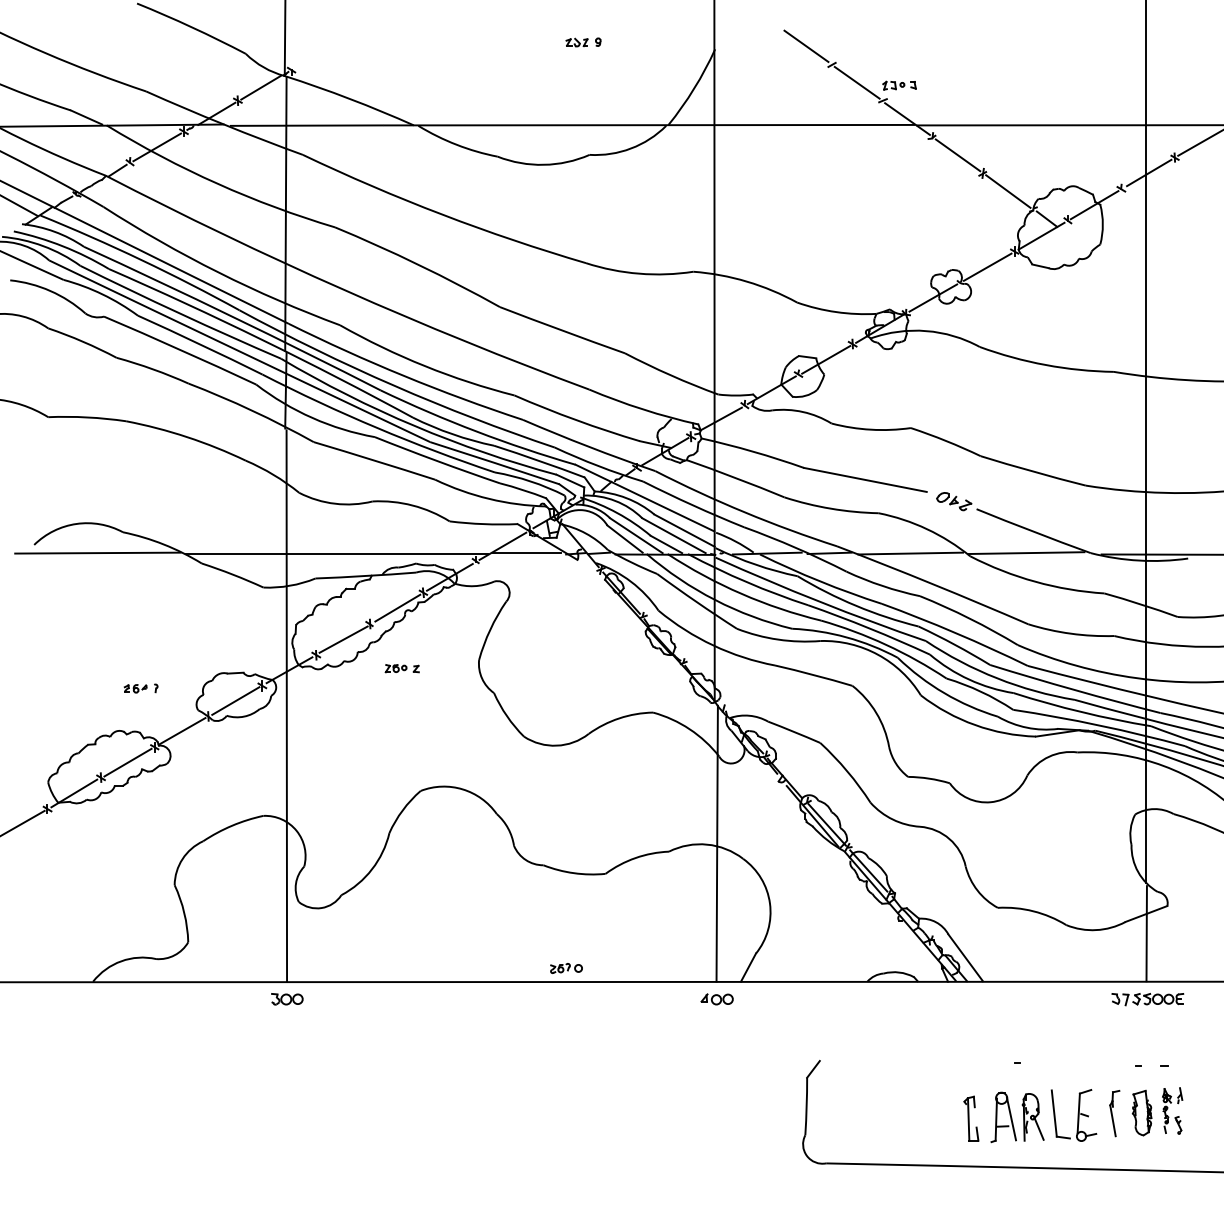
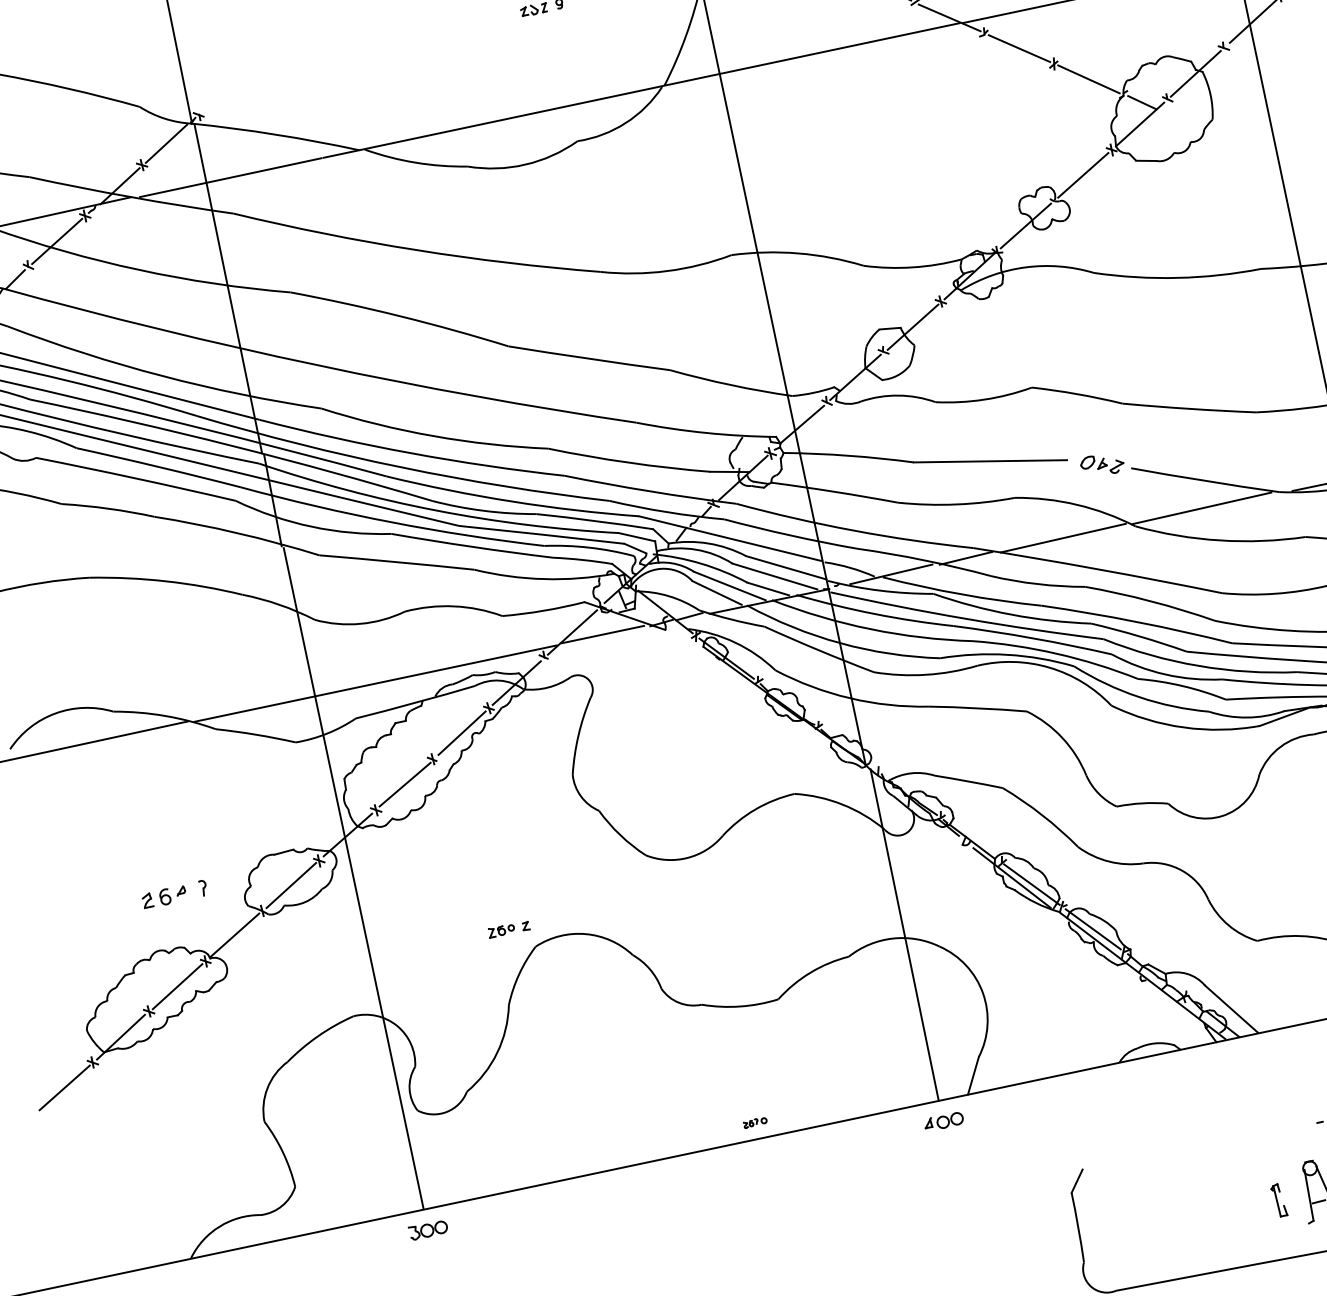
part: (401, 668) -> (508, 929), moved
part: (140, 688) -> (173, 894), size x1.6
part: (566, 968) -> (755, 1122), size x0.6
part: (971, 1118) -> (1279, 1200), size x0.6

